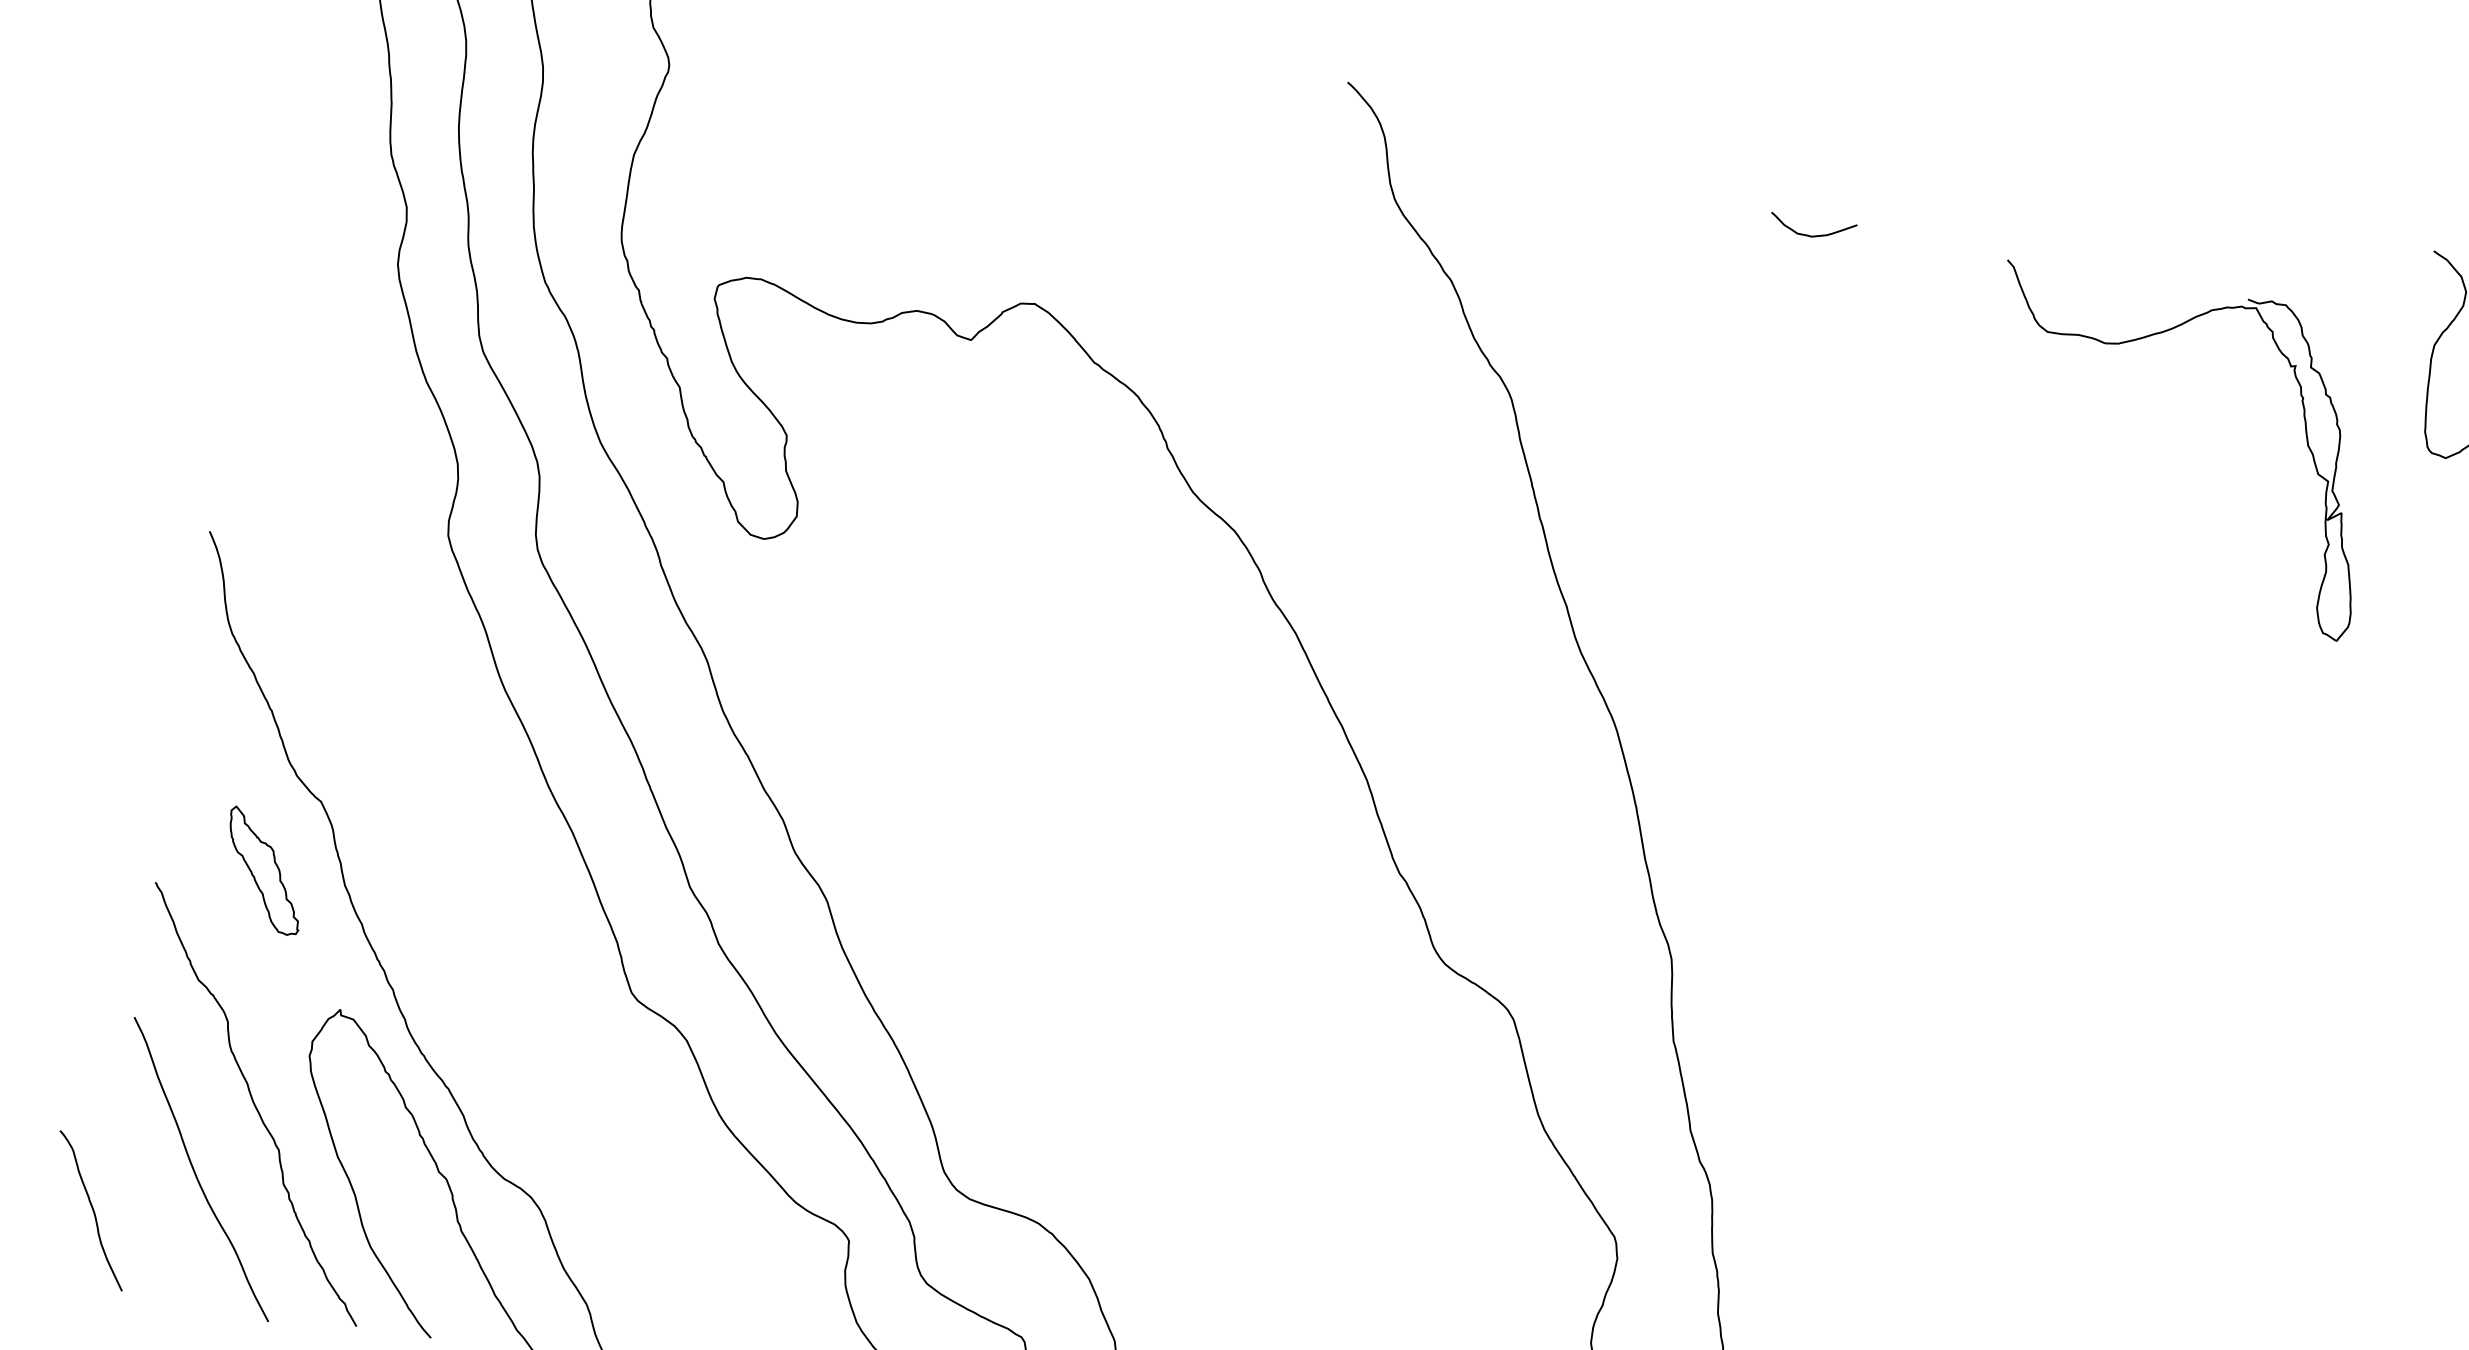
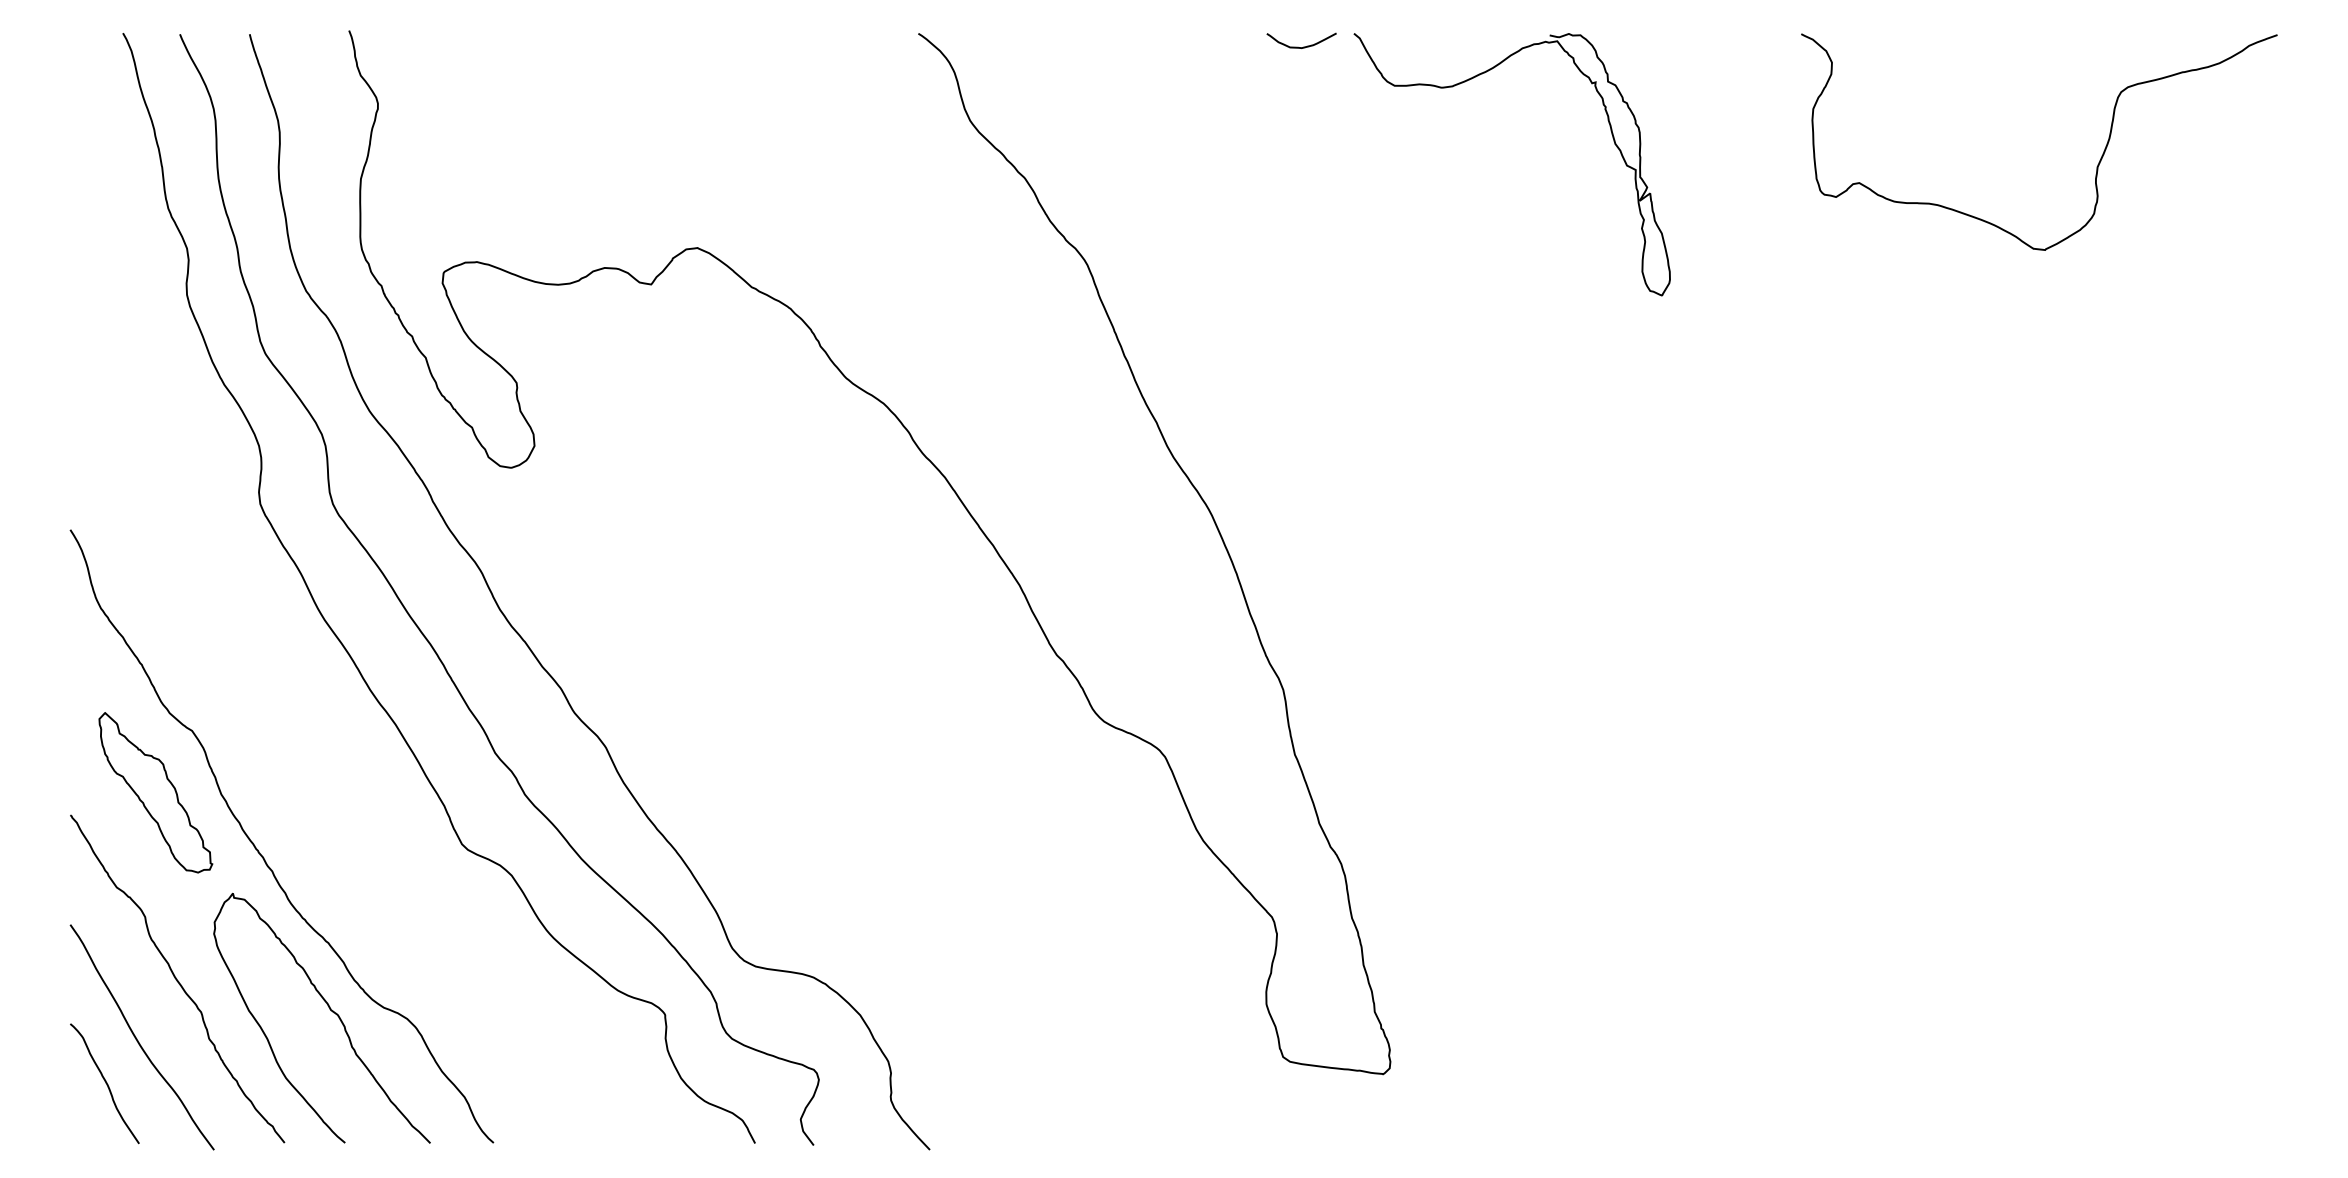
curve: (1814, 234) -> (1303, 46), moved
curve: (2140, 339) -> (1469, 80), moved
part: (264, 870) -> (155, 792), size x1.67
curve: (92, 1210) -> (105, 1083), moved

